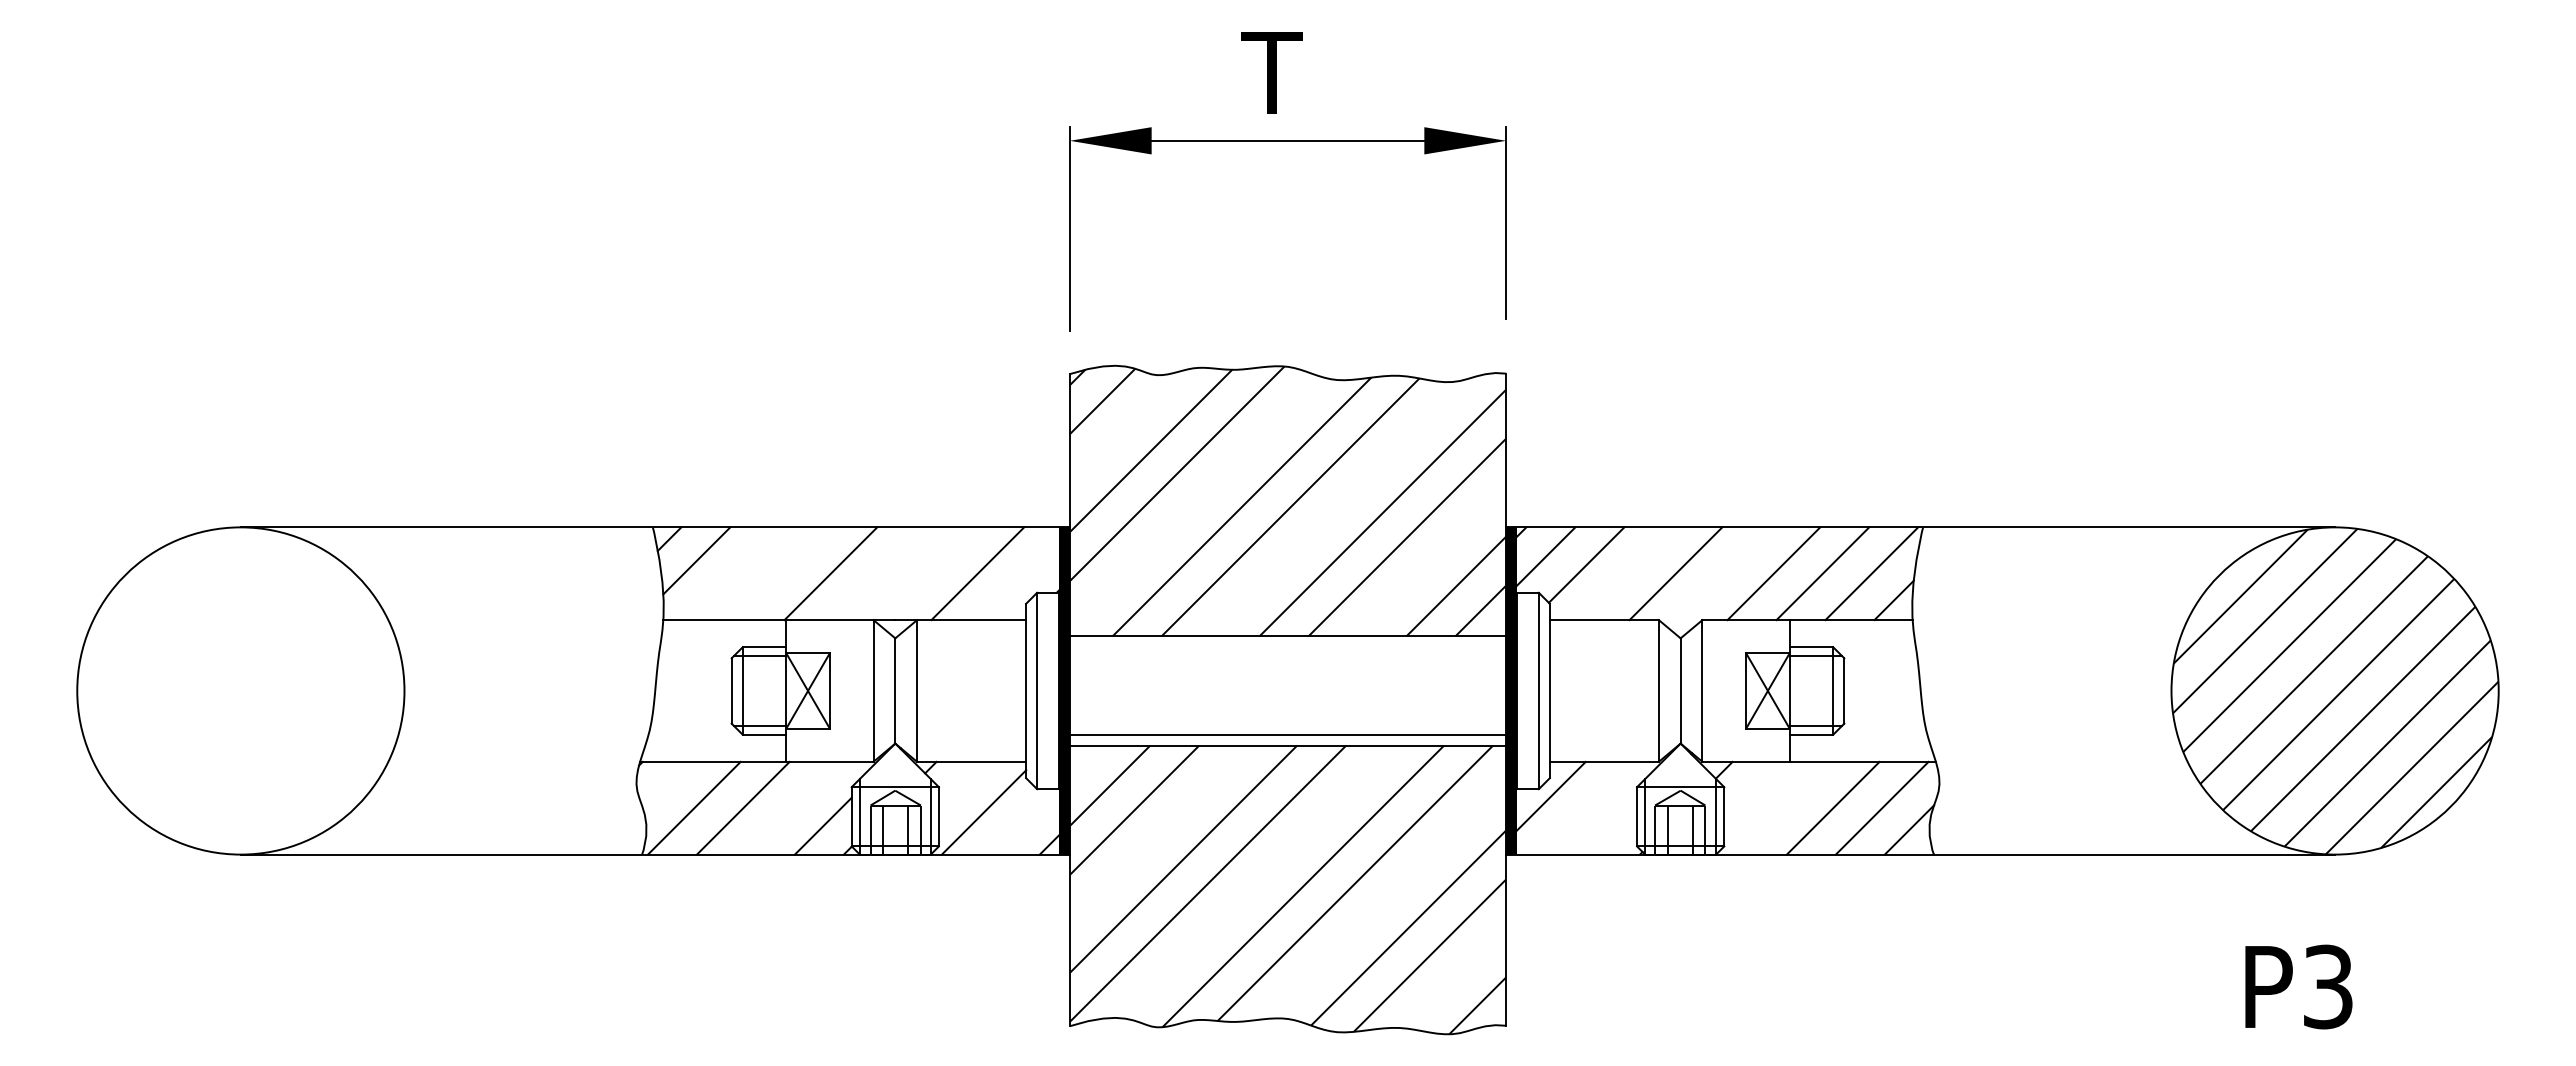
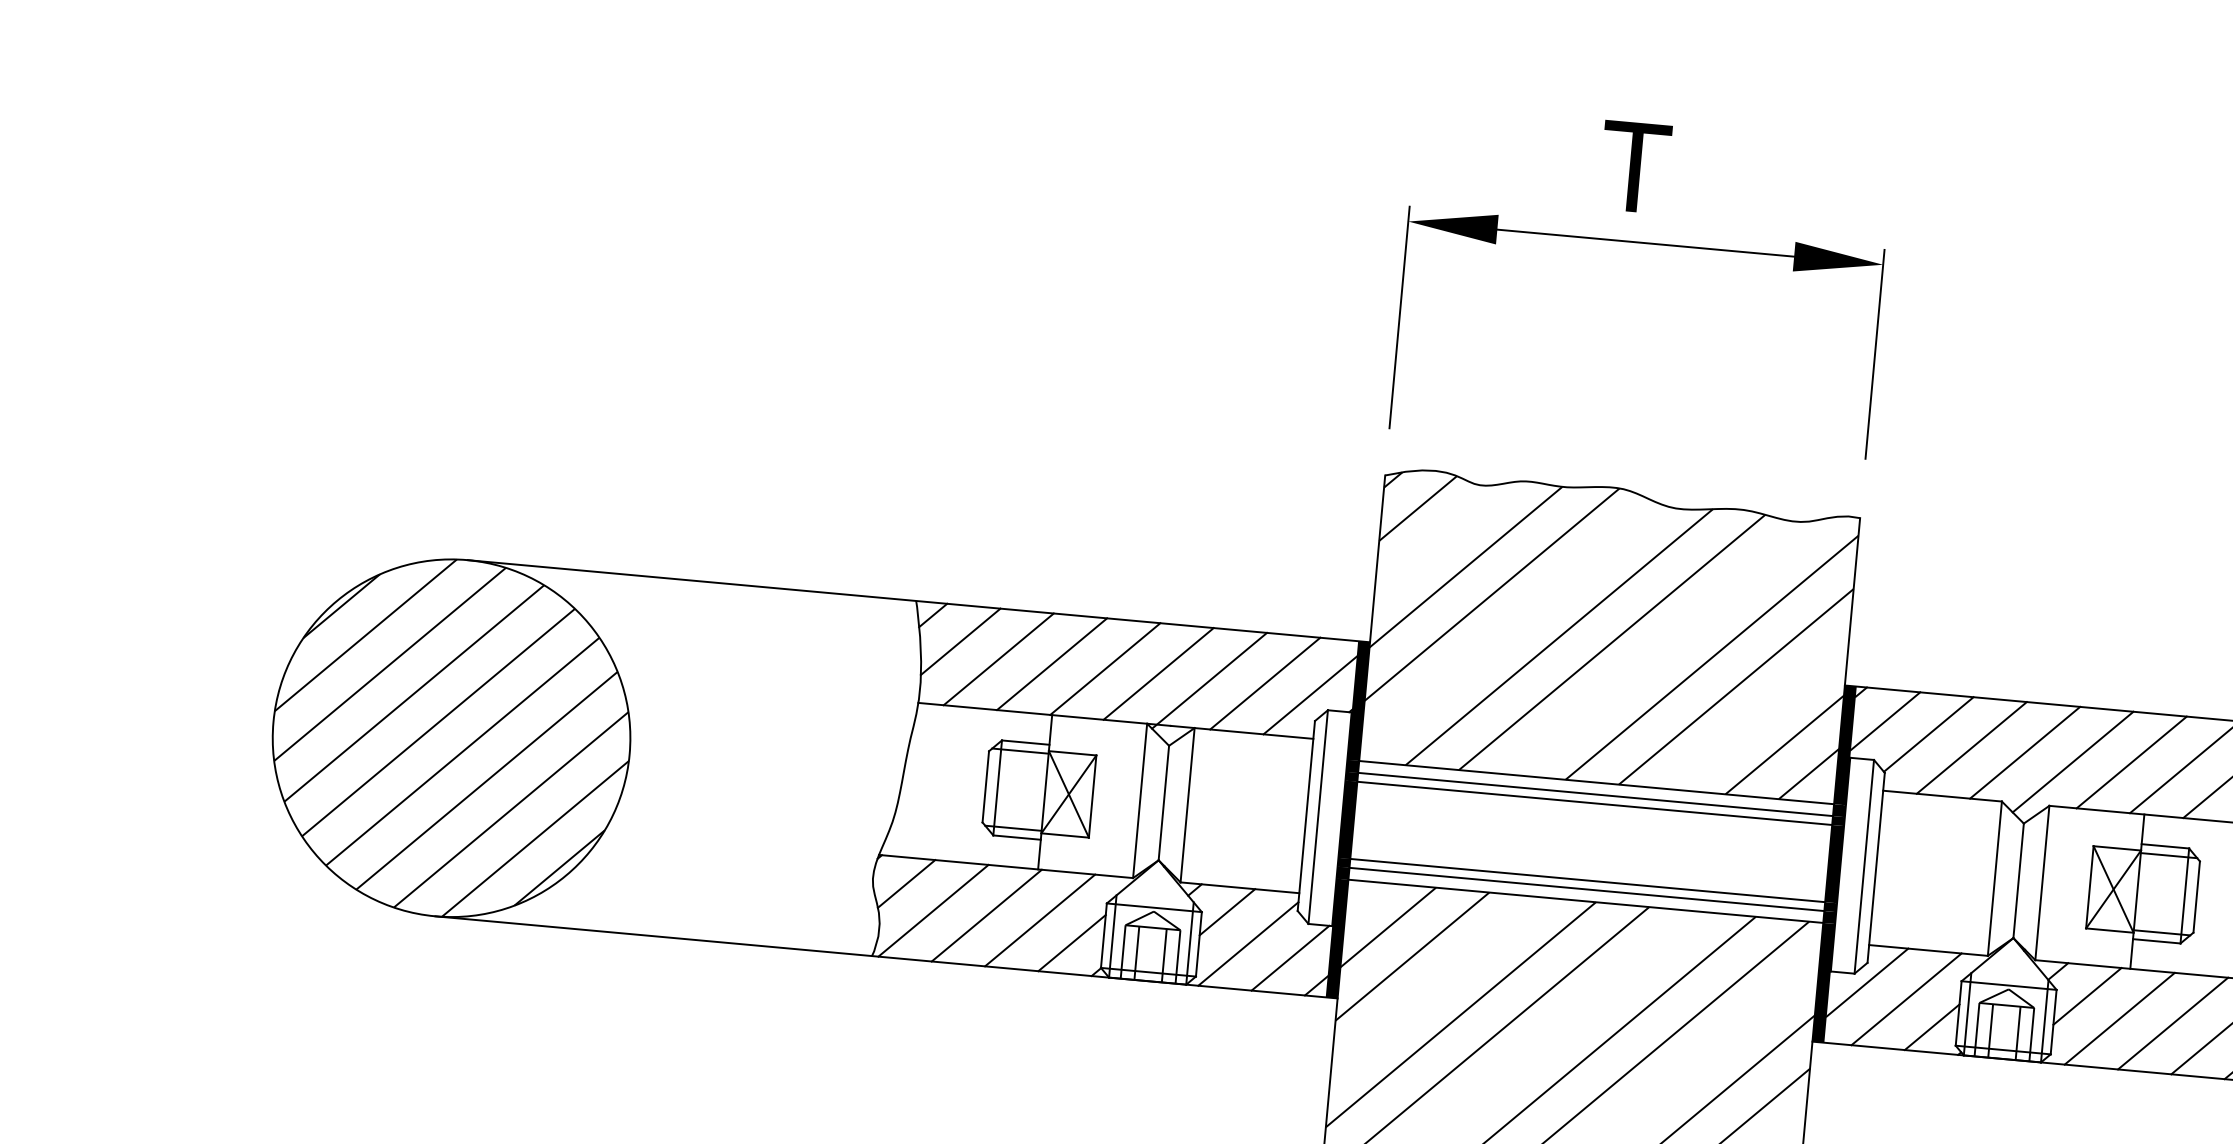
line: (732, 573) -> (998, 659), added
line: (781, 573) -> (1051, 663), added
line: (879, 573) -> (1158, 673), added
line: (1626, 573) -> (1971, 747), added
line: (926, 575) -> (1209, 680), added
line: (1720, 578) -> (2073, 762), added
line: (1019, 580) -> (1309, 695), added
line: (1287, 647) -> (1595, 794), added
line: (1287, 655) -> (1594, 803), added
hatch: (240, 690) -> (451, 737), added
line: (1287, 726) -> (1587, 880), added
line: (961, 784) -> (1226, 911), added
line: (667, 785) -> (906, 883), added
line: (1752, 790) -> (2086, 996), added
line: (791, 807) -> (1039, 919), added
line: (1588, 807) -> (1906, 998), added
line: (1783, 807) -> (2119, 1017), added
line: (1023, 821) -> (1290, 957), added
line: (1614, 831) -> (1932, 1027), added

